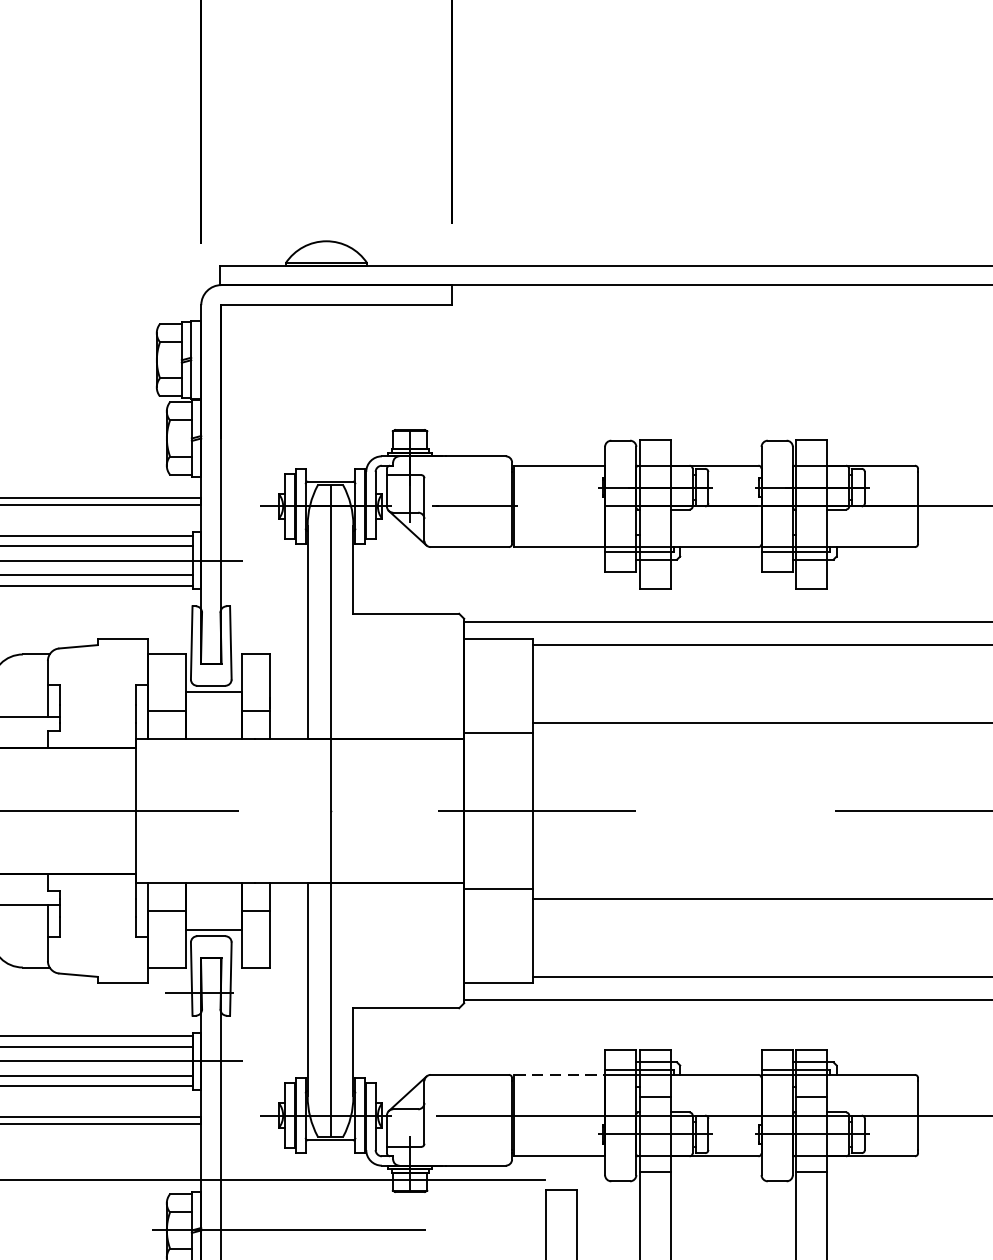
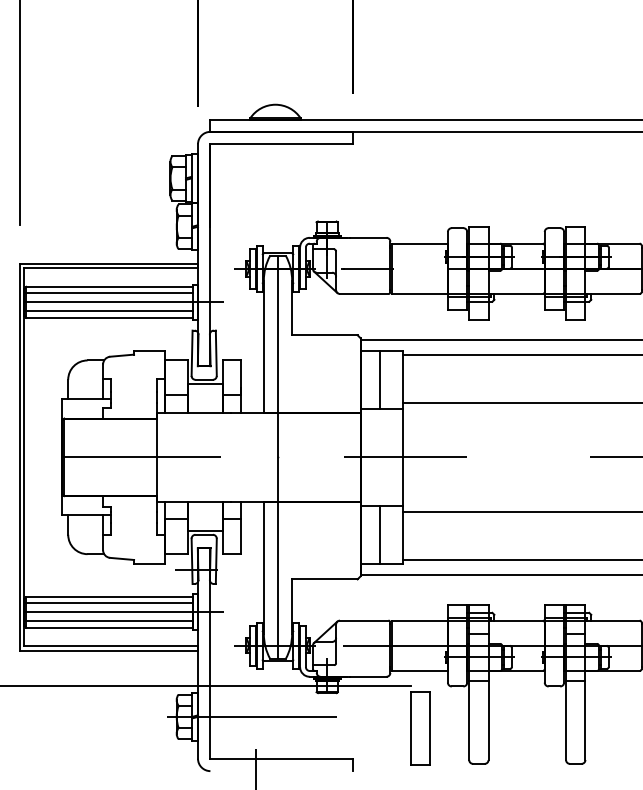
line: (496, 685) -> (380, 379), added
line: (496, 935) -> (380, 534), added
line: (560, 1074) -> (420, 620), dashed -> solid

